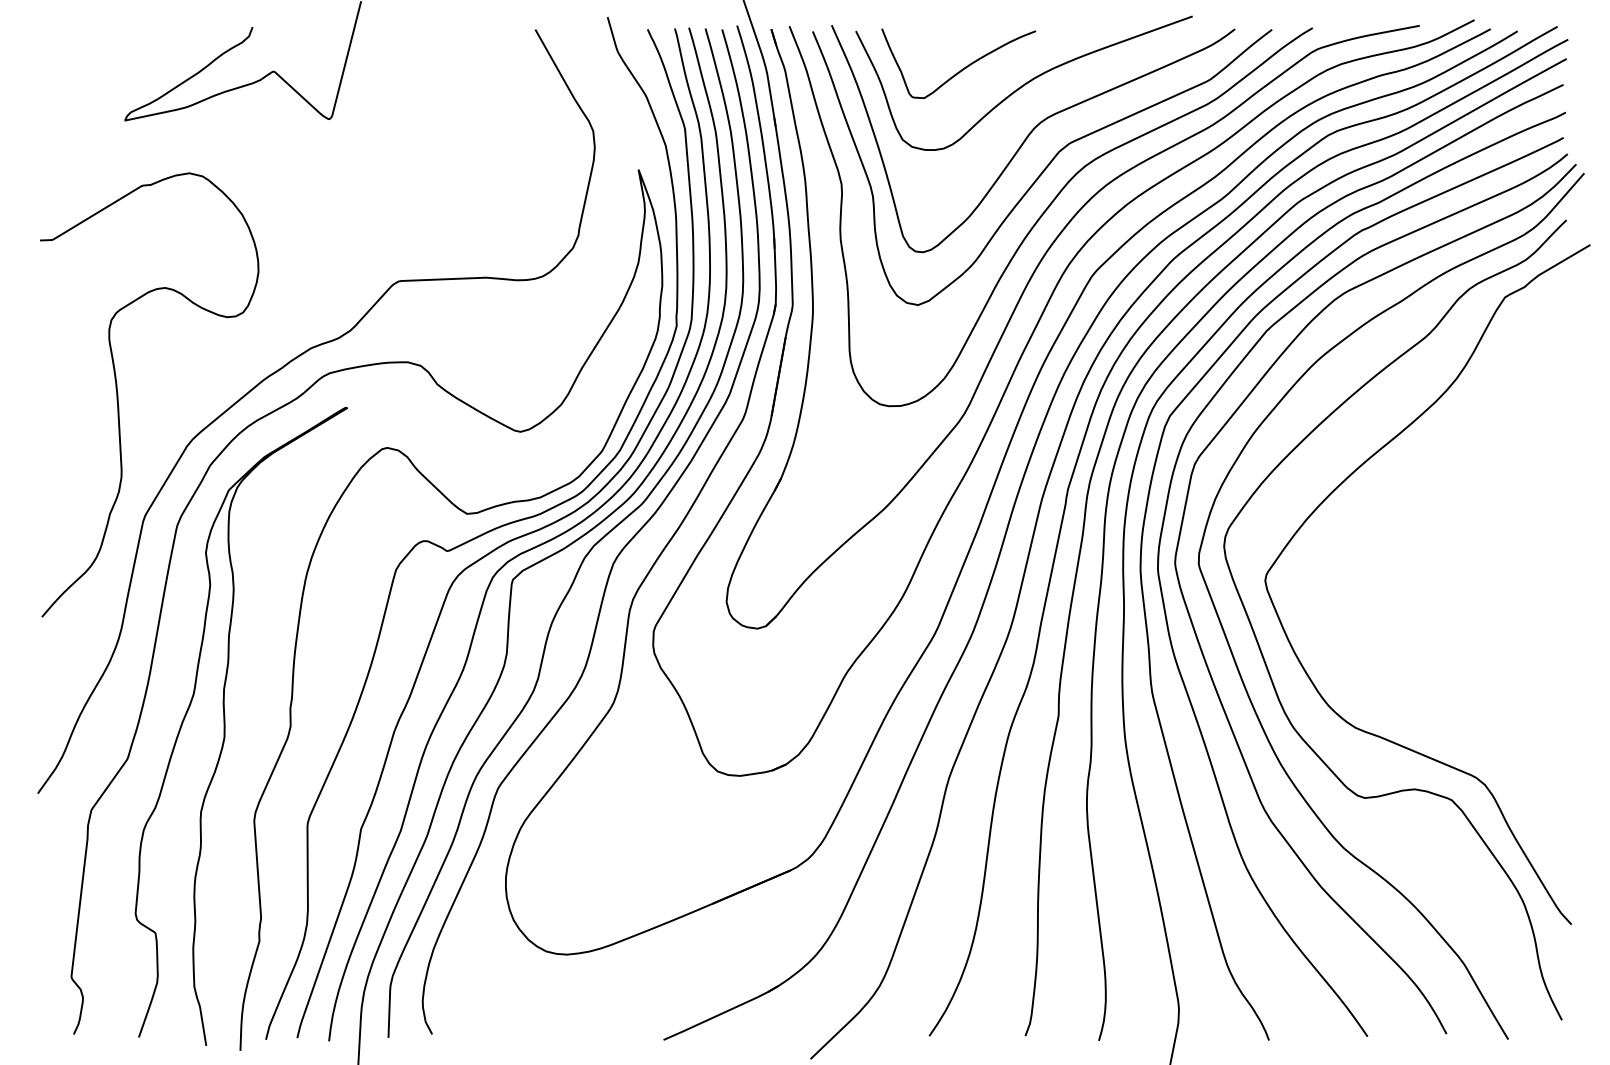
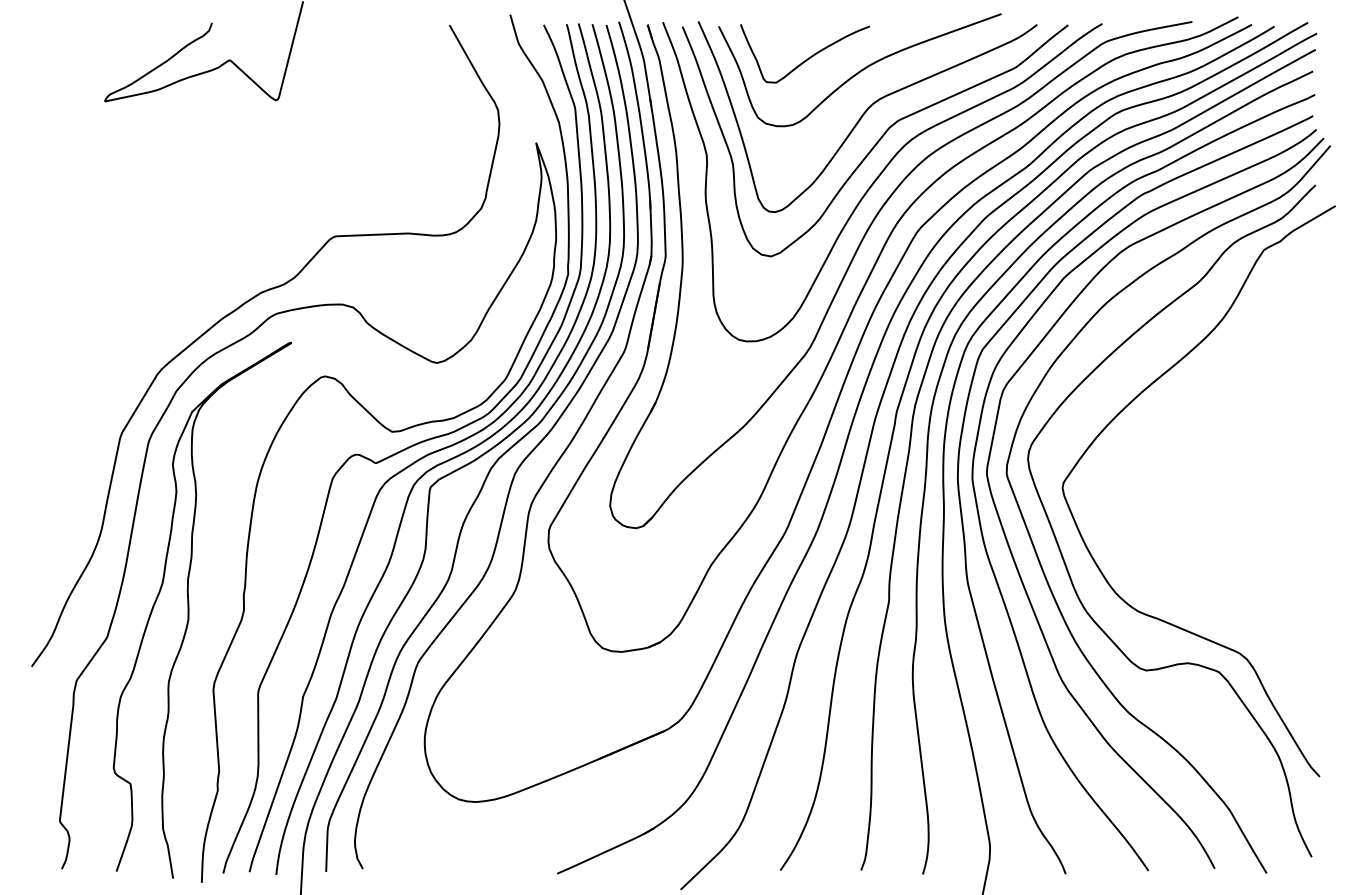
curve: (118, 394) -> (99, 331), removed

